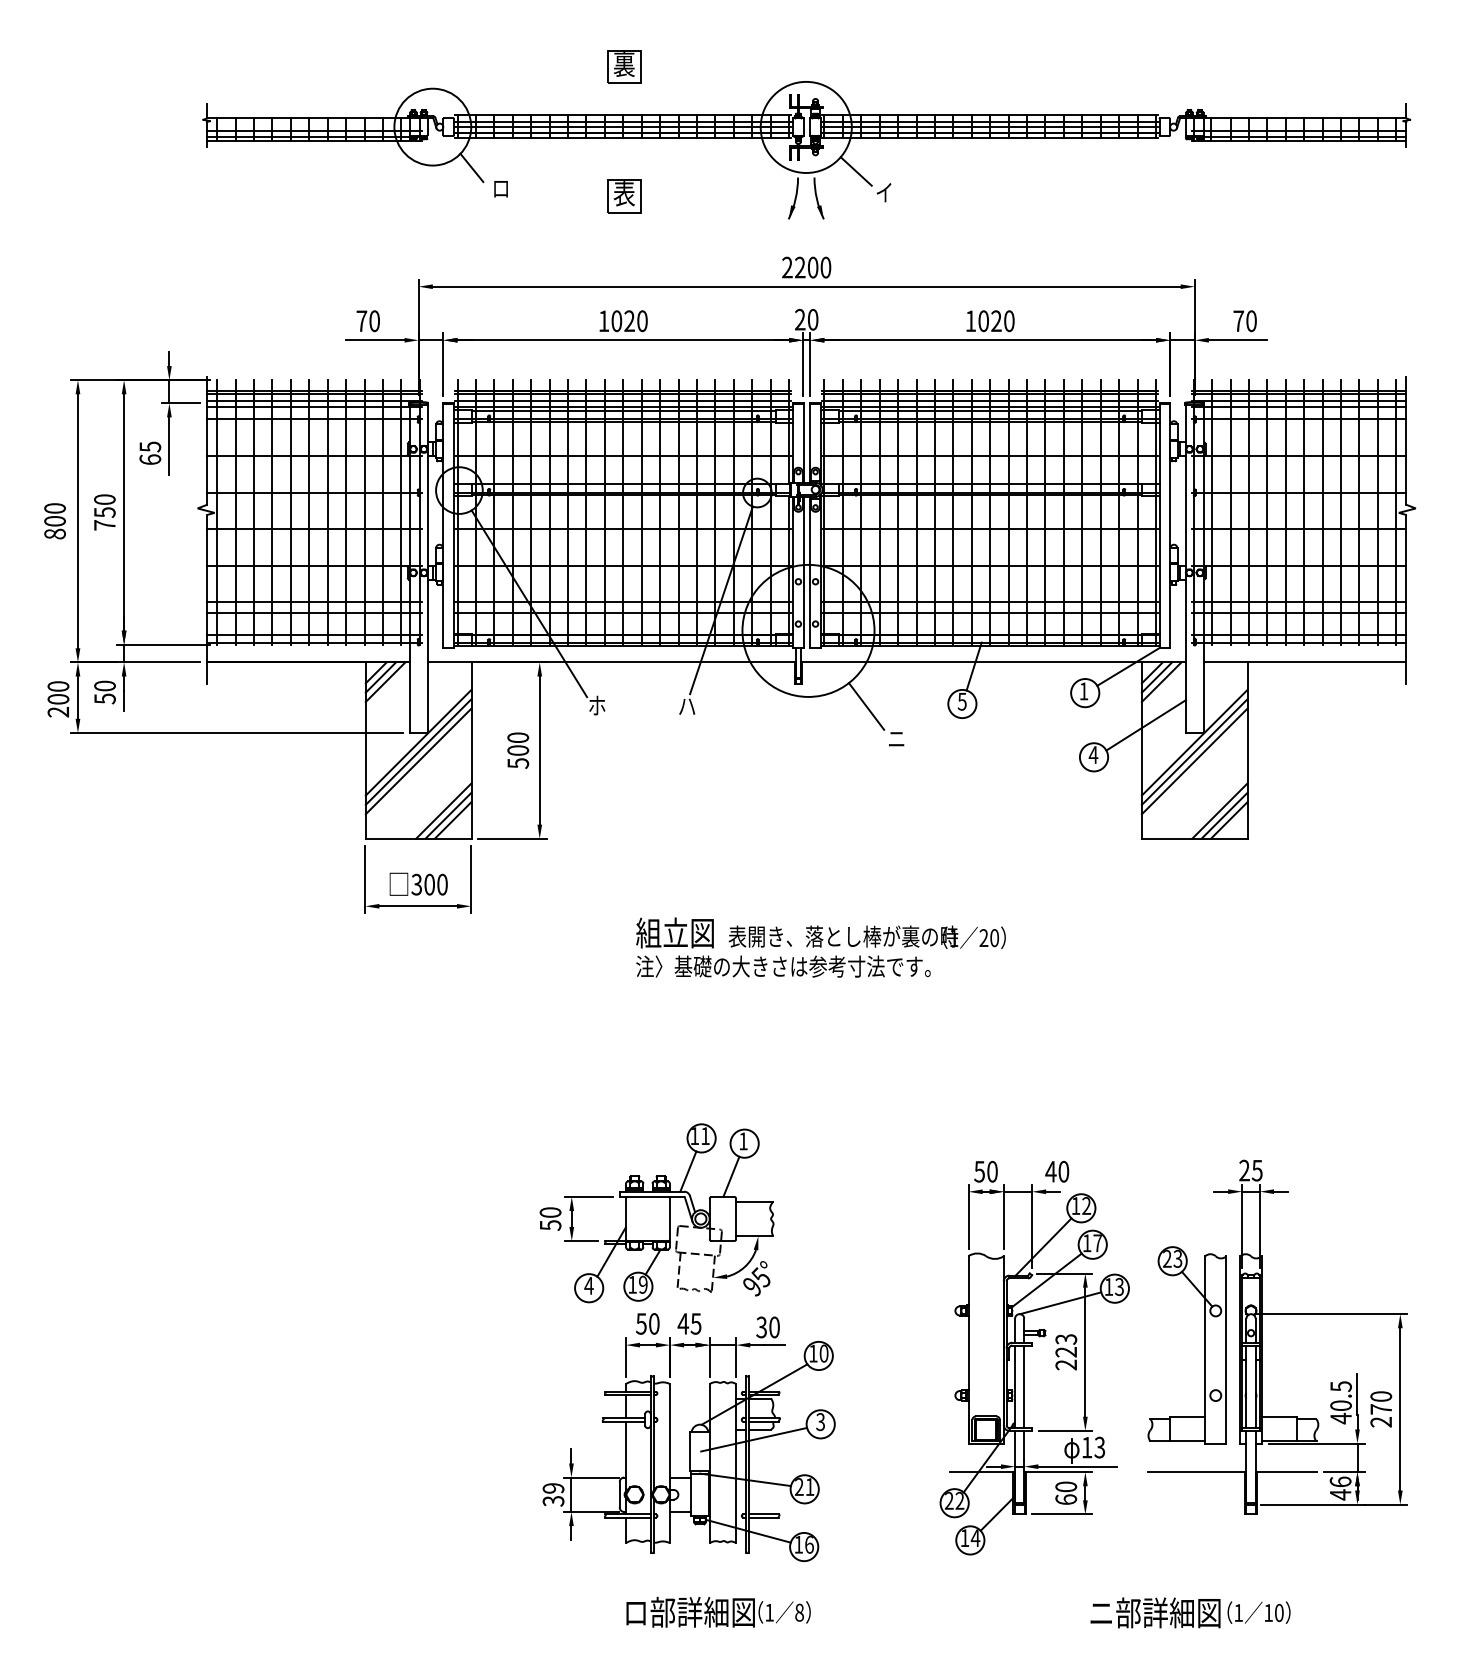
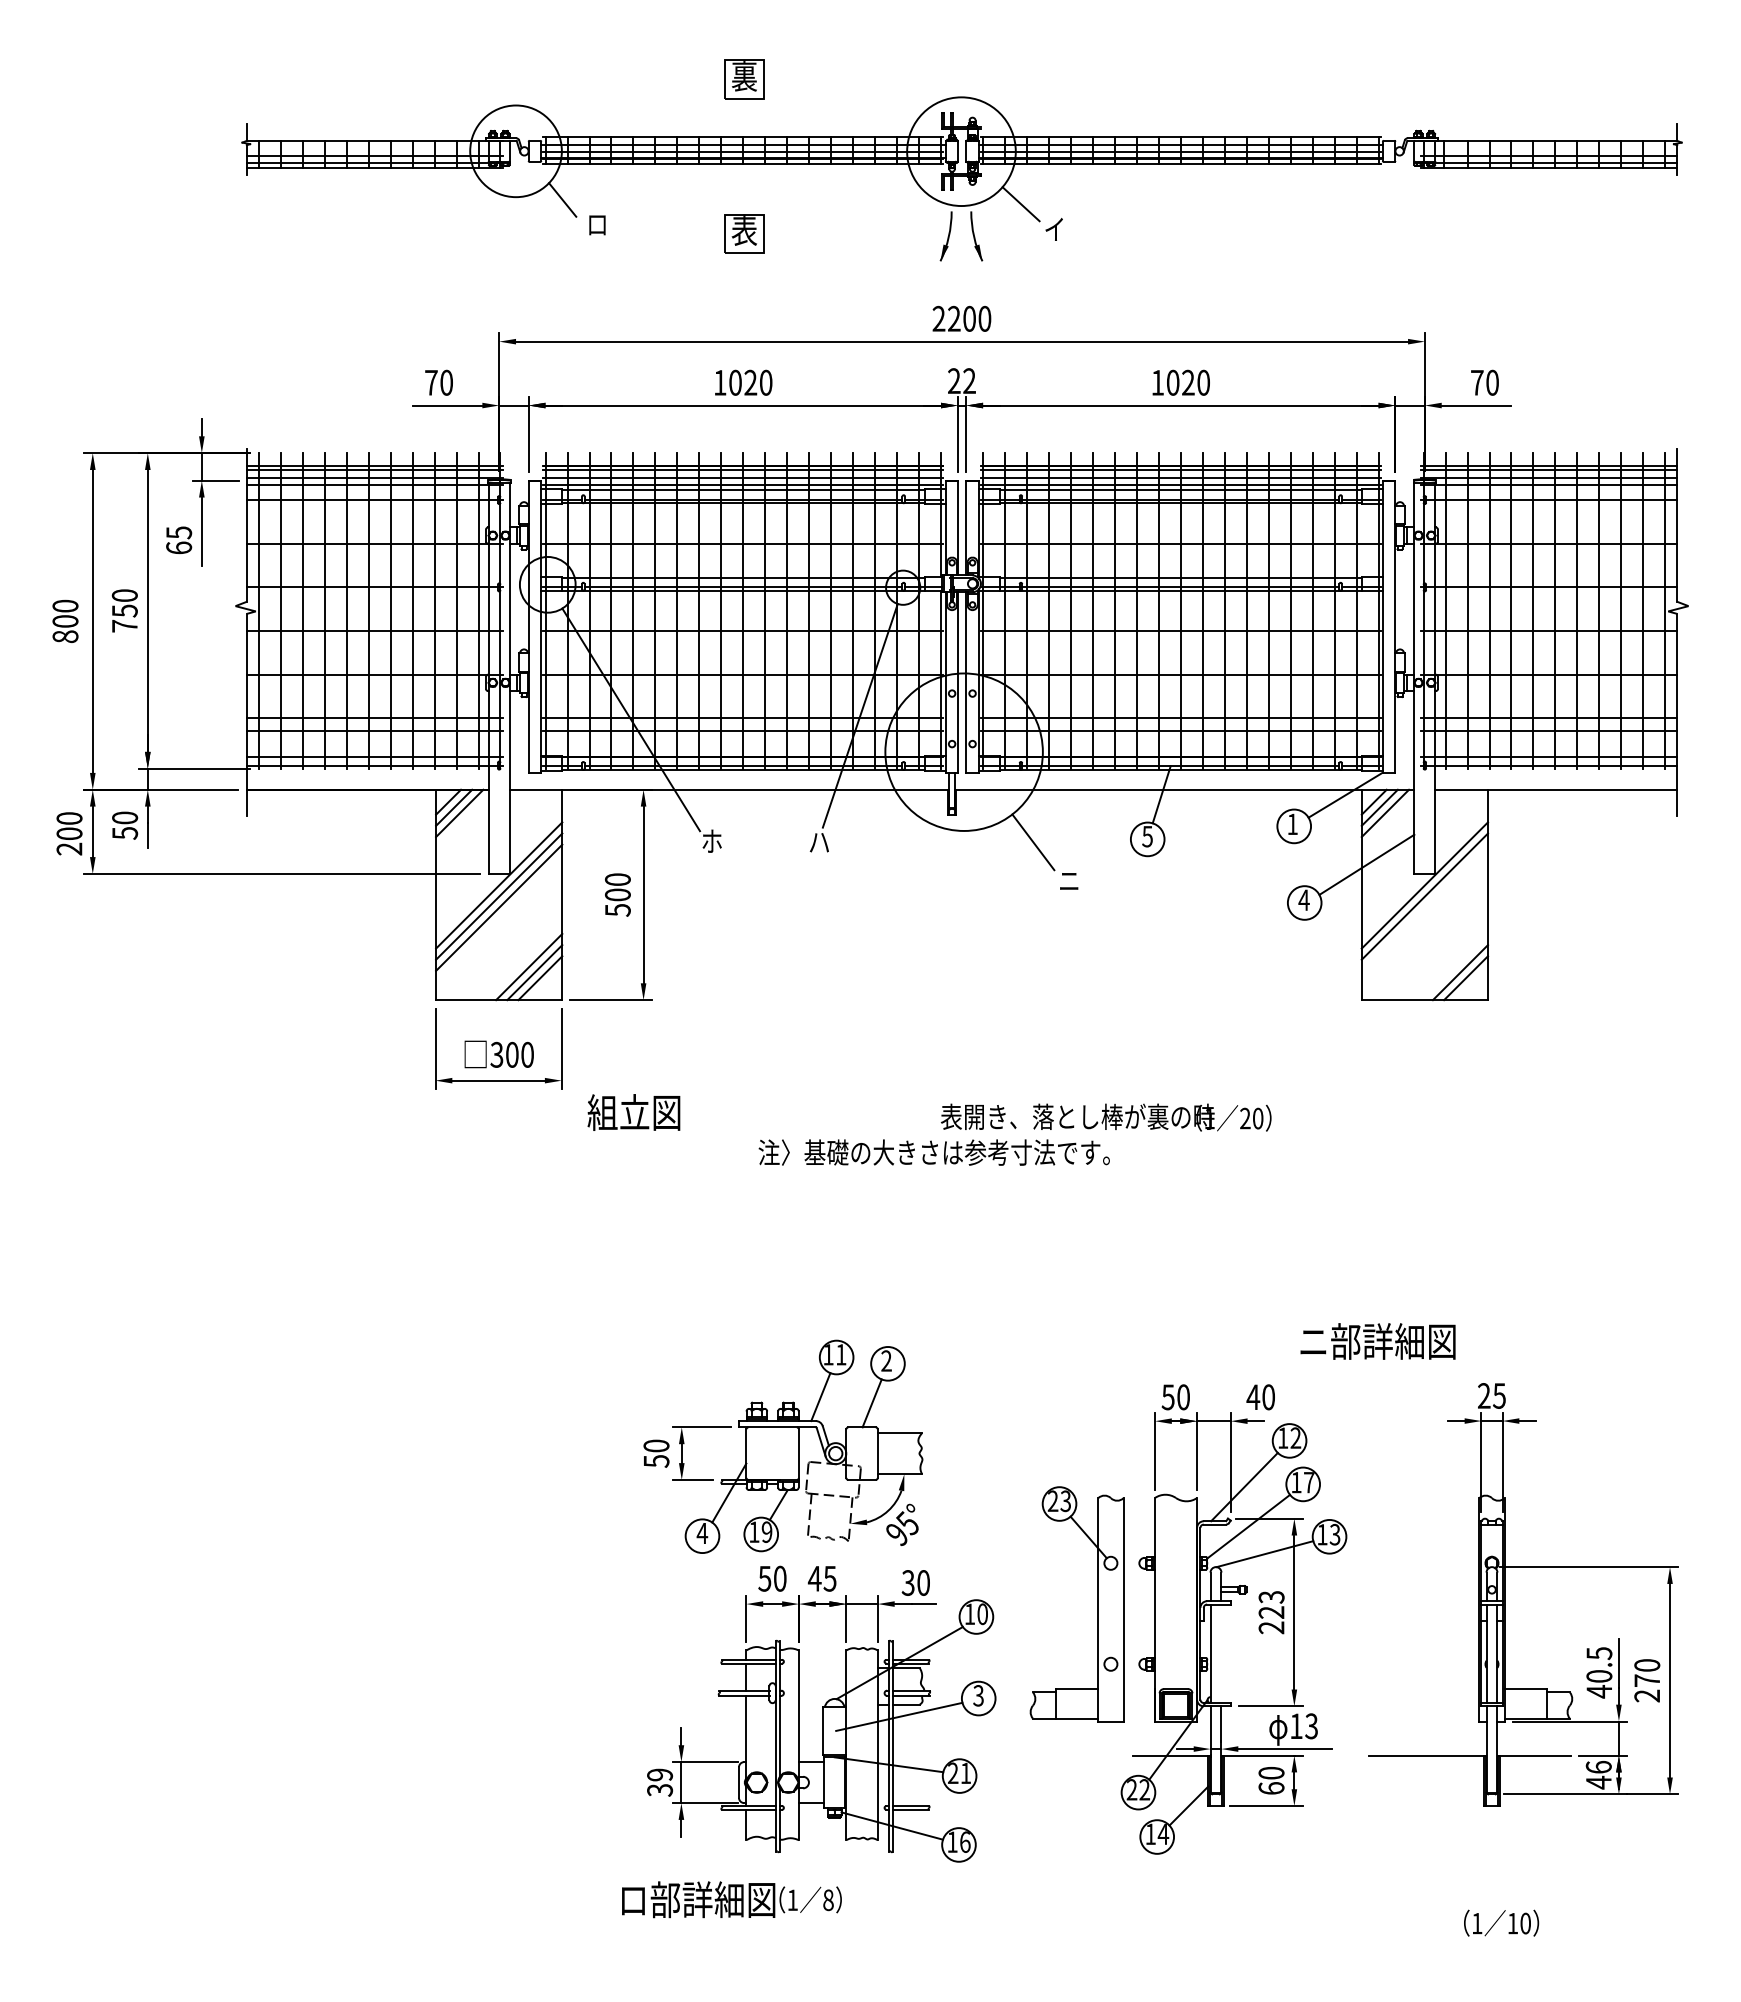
text: (813, 320) -> (969, 381), 20 -> 22
line: (1194, 761) -> (1424, 907), removed
line: (1219, 810) -> (1454, 966), removed
text: (674, 932) -> (633, 1112), moved
text: (867, 937) -> (1106, 1117), moved
text: (743, 1140) -> (886, 1360), 1 -> 2
part: (1204, 1345) -> (1097, 1604), moved
line: (1024, 1386) -> (1221, 1653), removed
text: (718, 1612) -> (731, 1899), moved
text: (1155, 1612) -> (1377, 1341), moved

